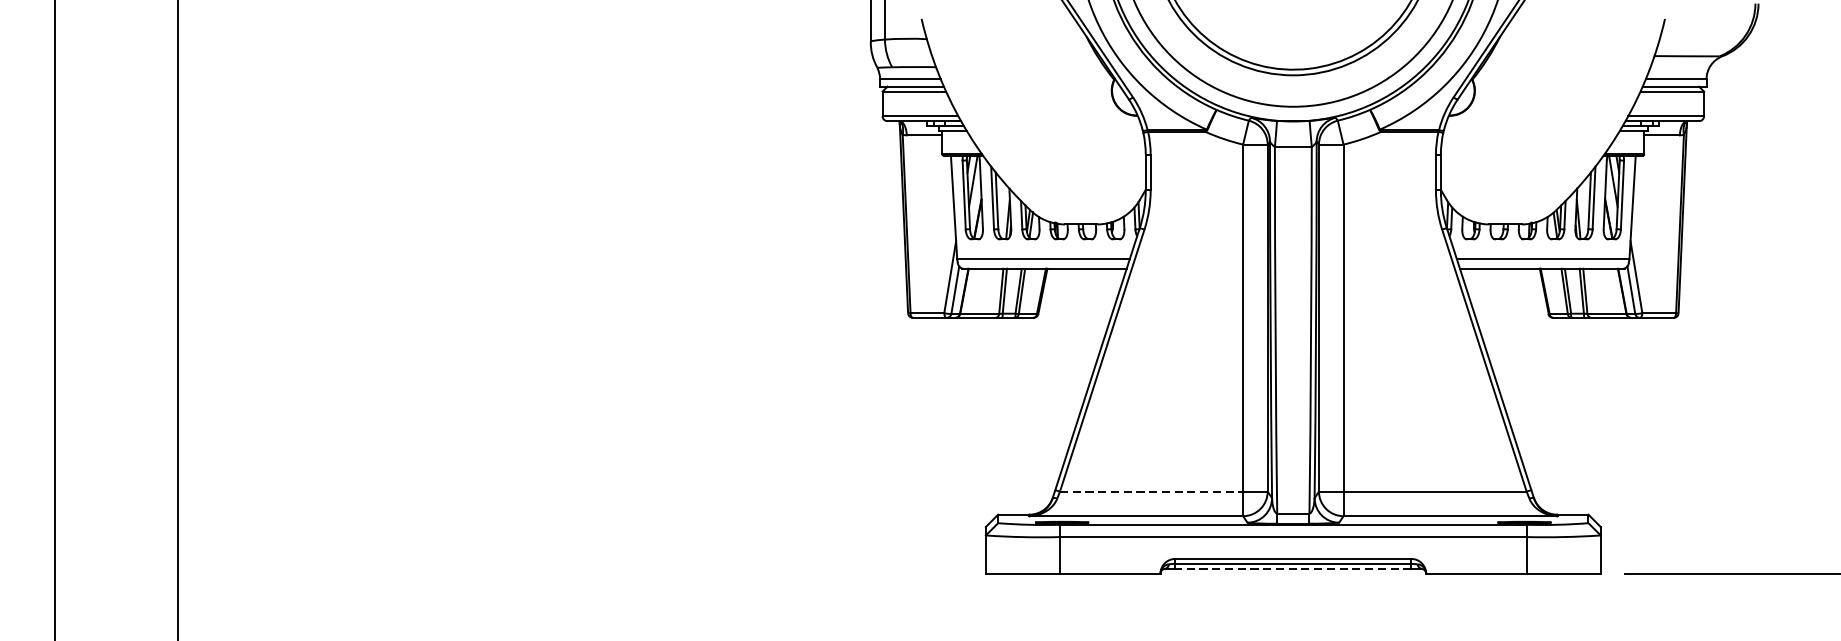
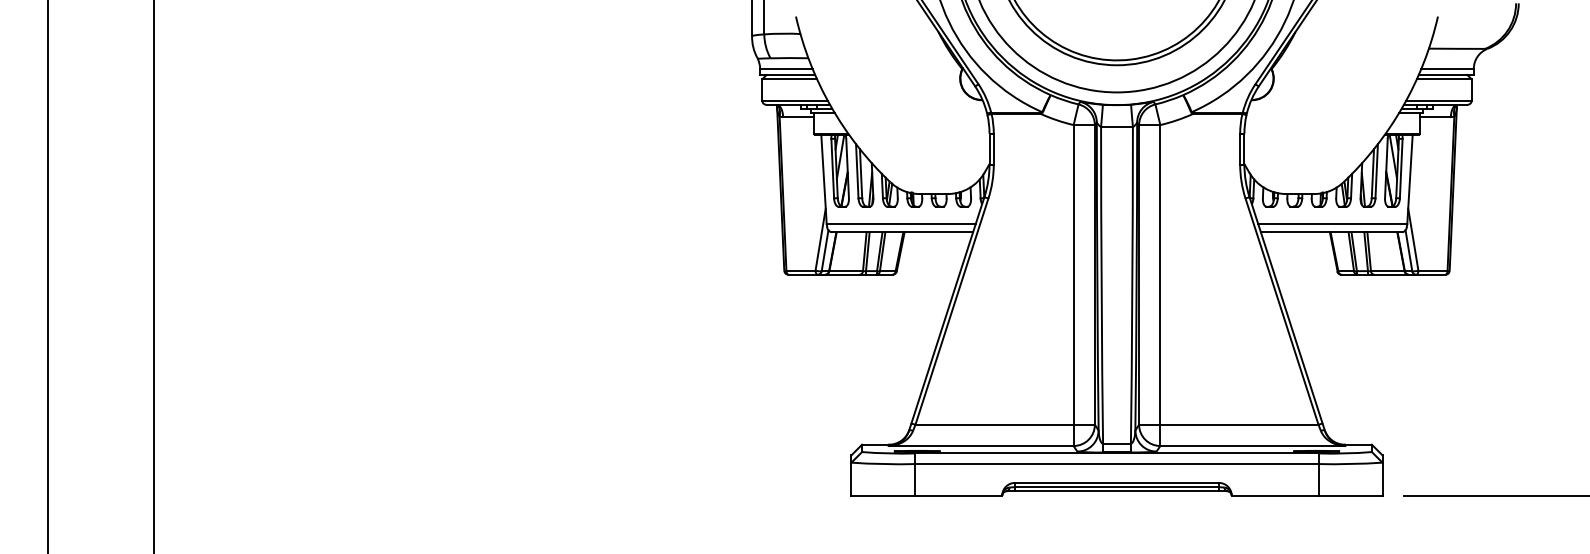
line: (1152, 491) -> (995, 424), dashed -> solid
line: (1292, 568) -> (1116, 491), dashed -> solid

